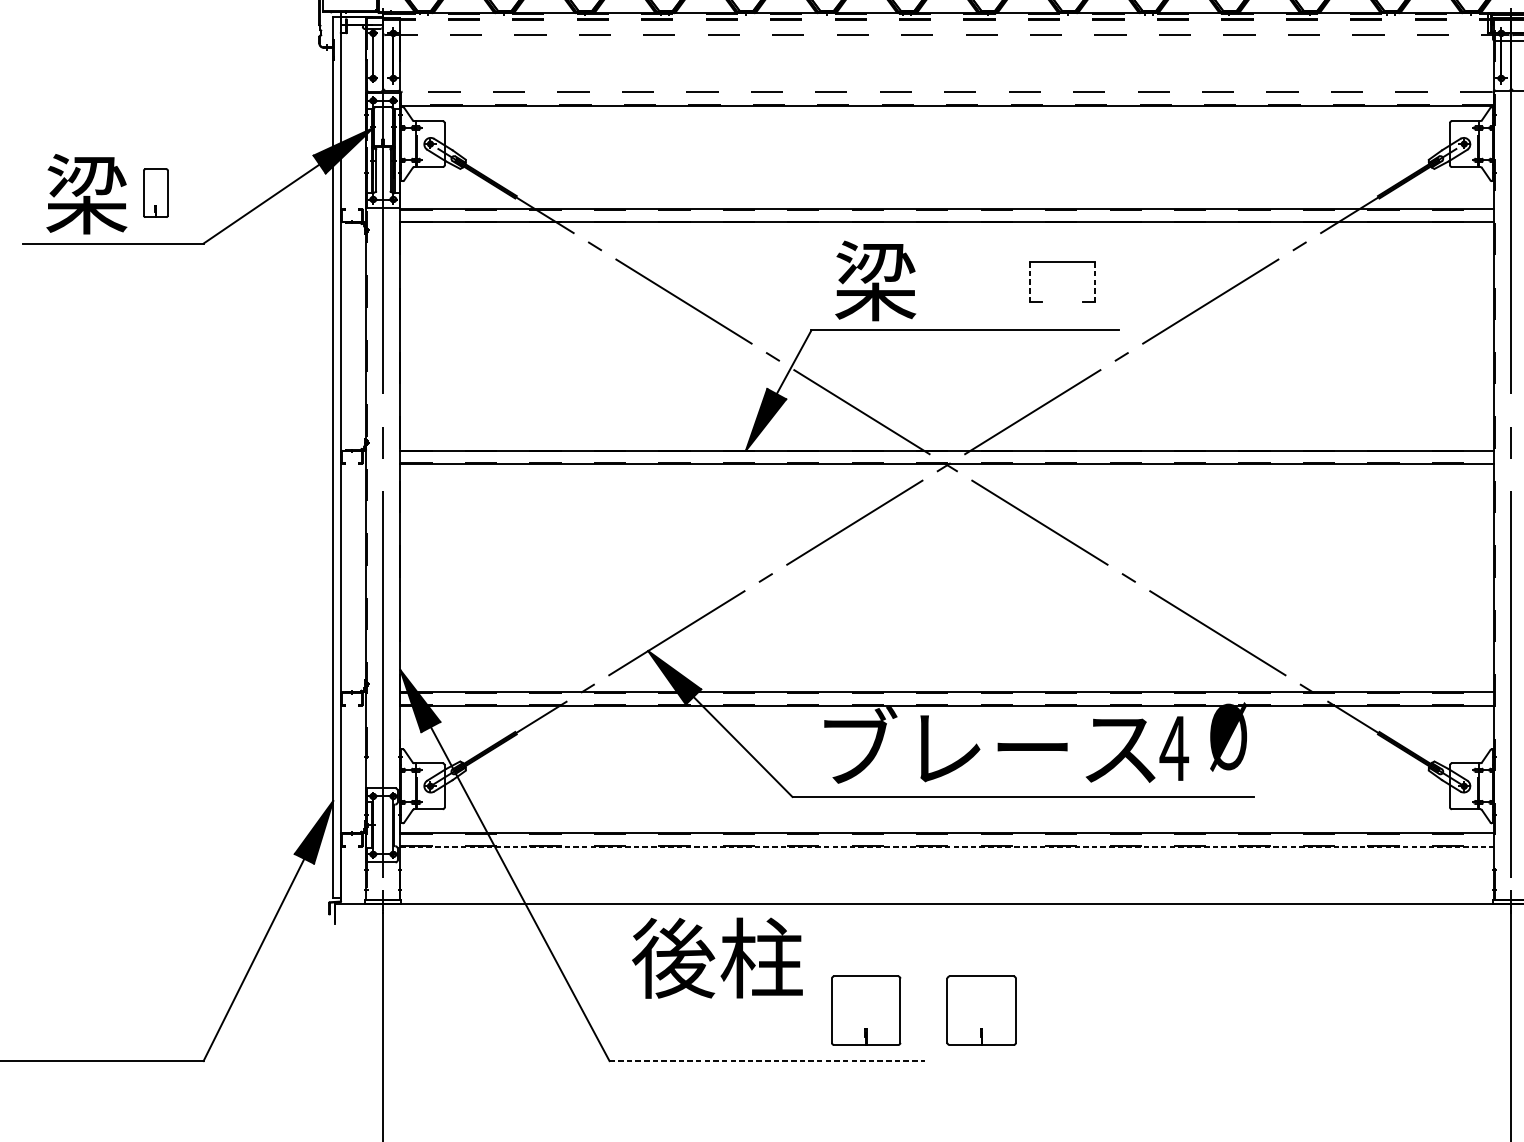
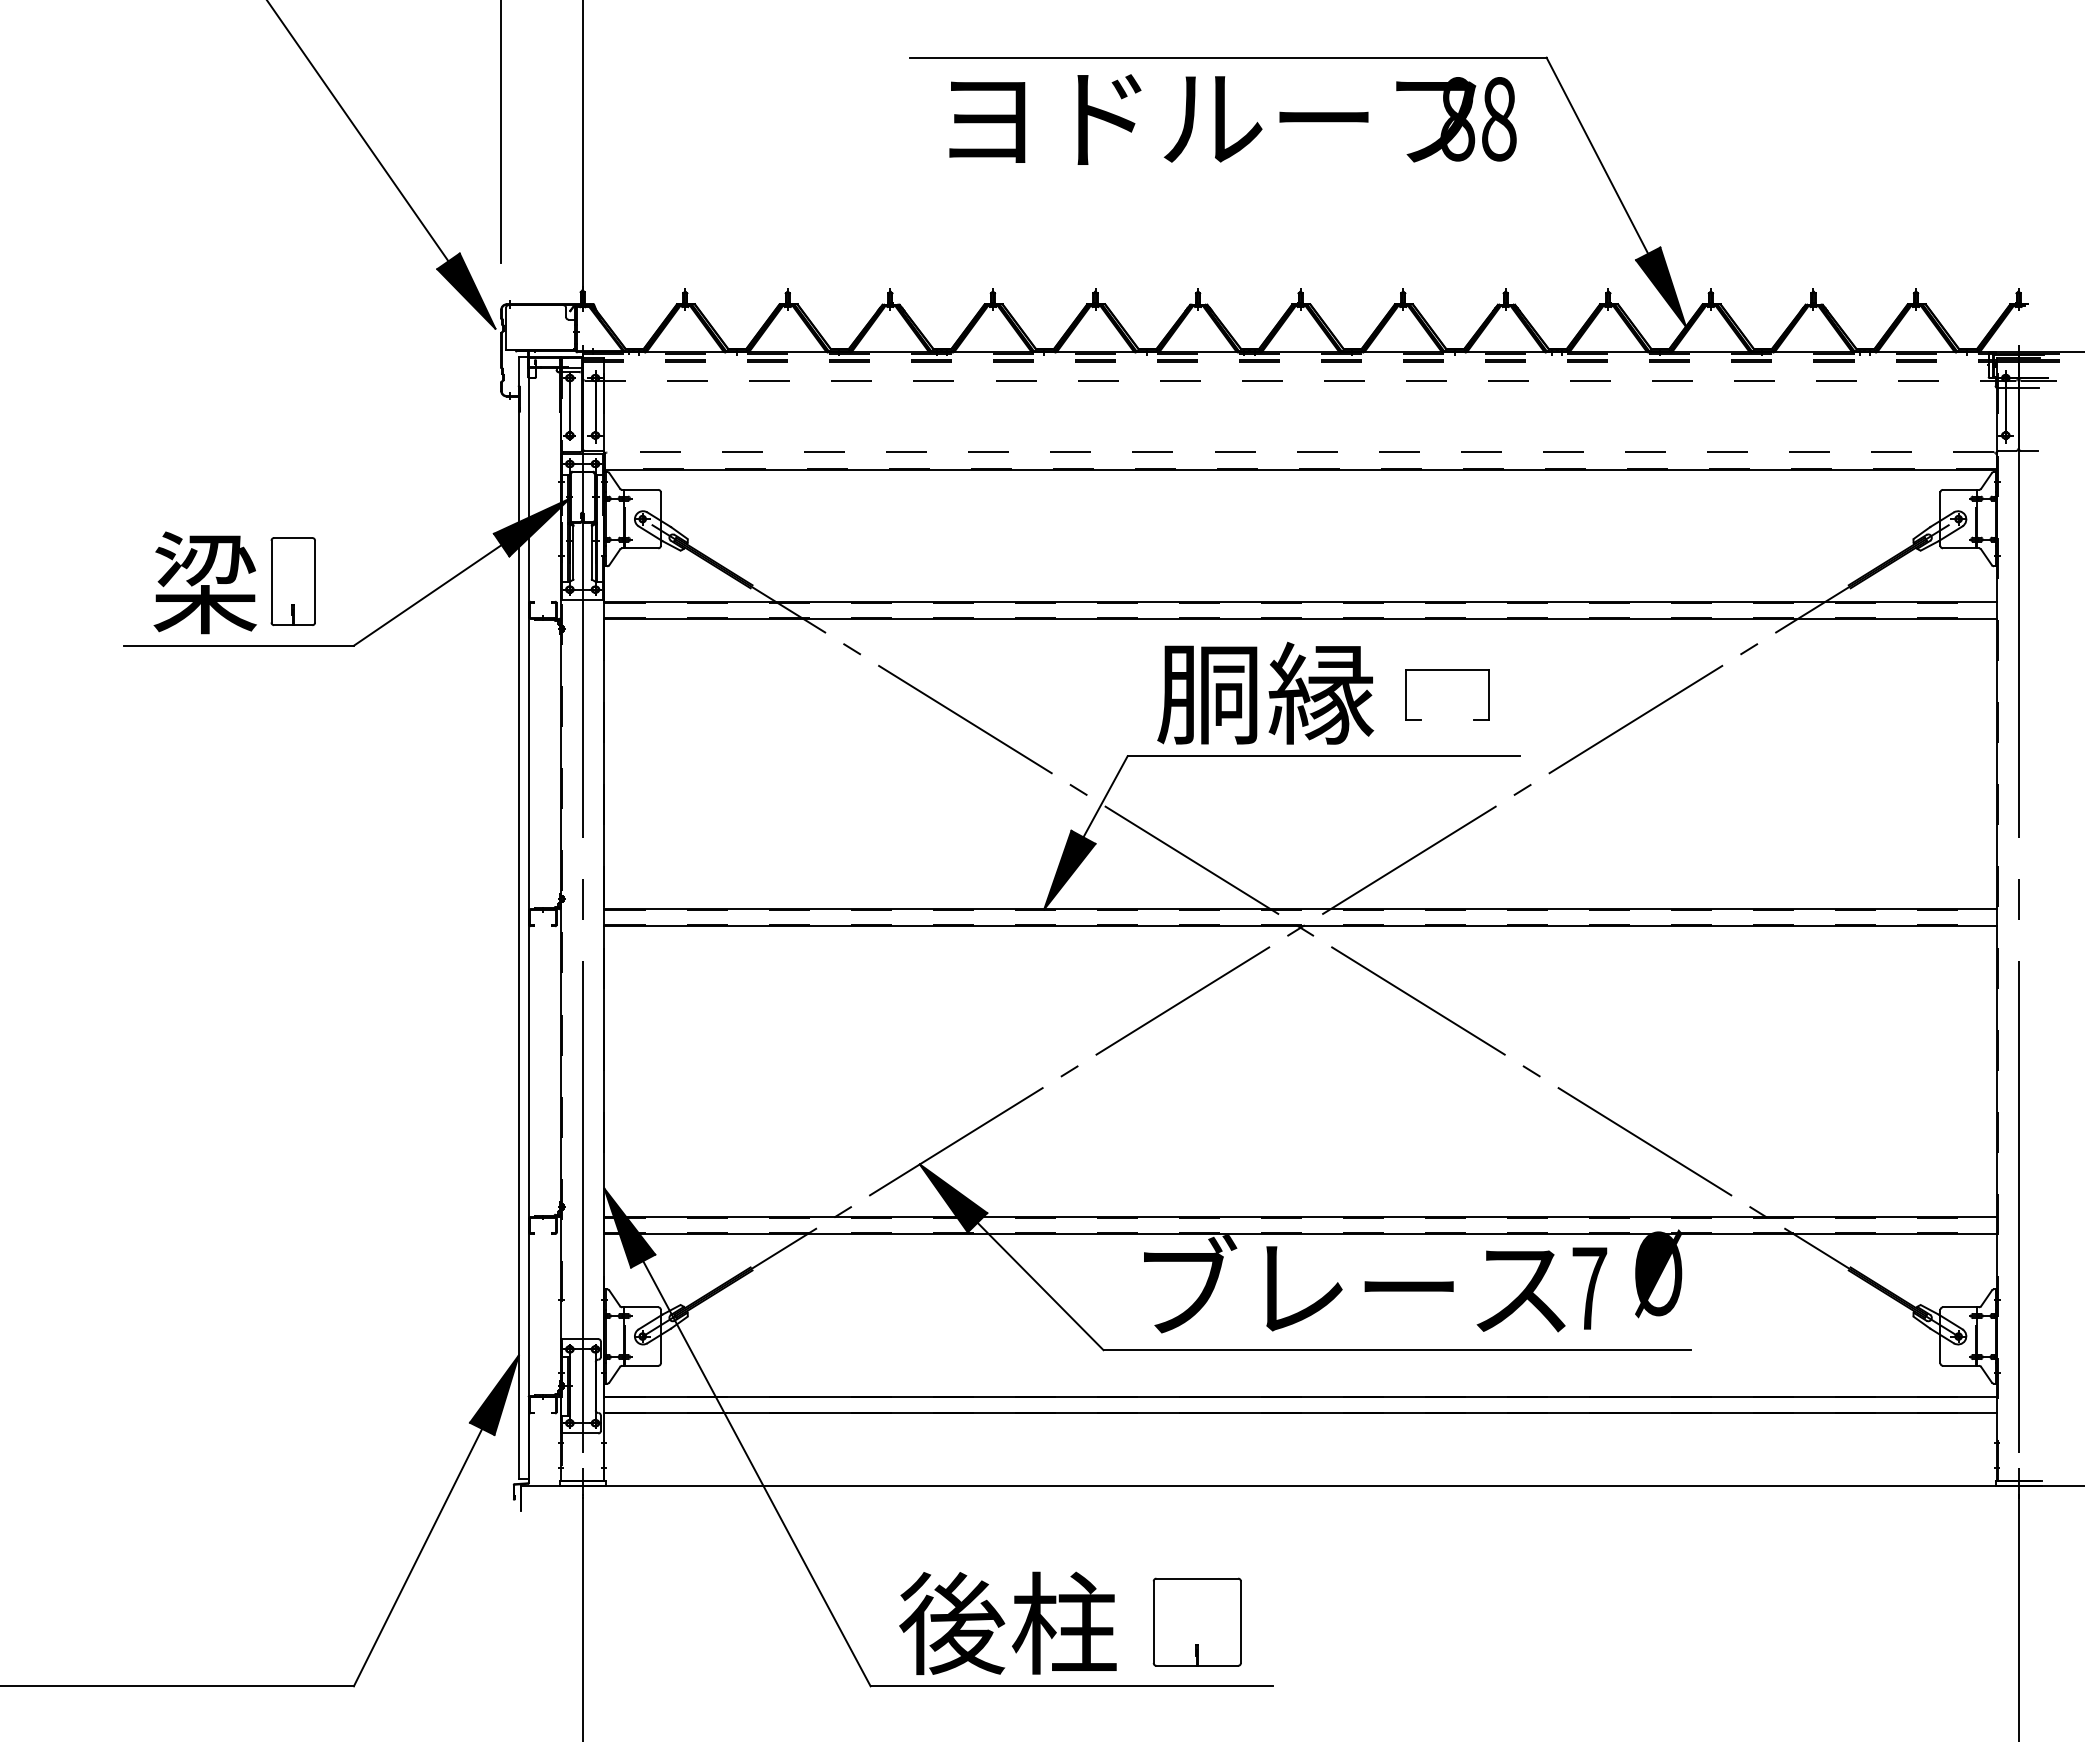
part: (155, 193) -> (292, 581), size x1.43
text: (919, 280) -> (1265, 692), 梁 -> 胴縁
line: (1030, 281) -> (1406, 694), dashed -> solid
line: (1095, 282) -> (1489, 695), dashed -> solid
text: (1174, 748) -> (1589, 1288), 4 -> 7
line: (948, 846) -> (1301, 1413), dashed -> solid
text: (717, 957) -> (1007, 1622), moved
part: (981, 1010) -> (1343, 1621), removed
line: (767, 1061) -> (1071, 1686), dashed -> solid

